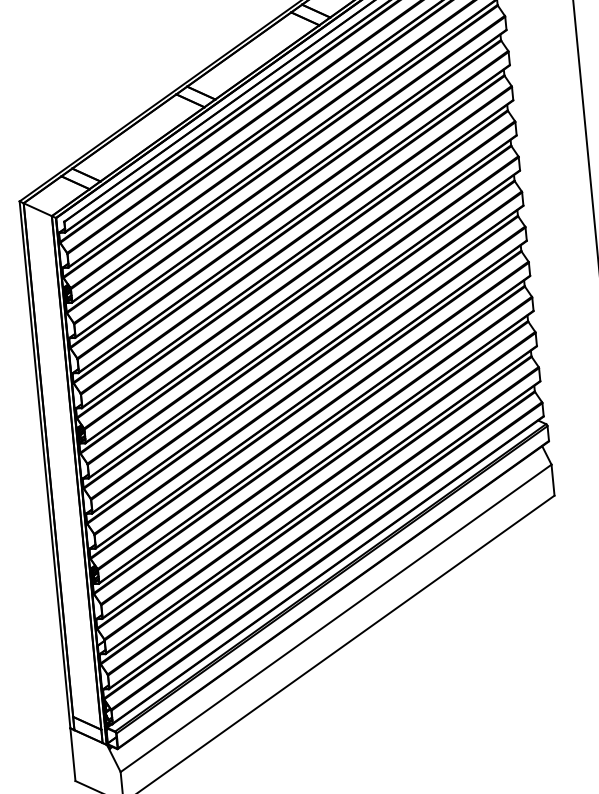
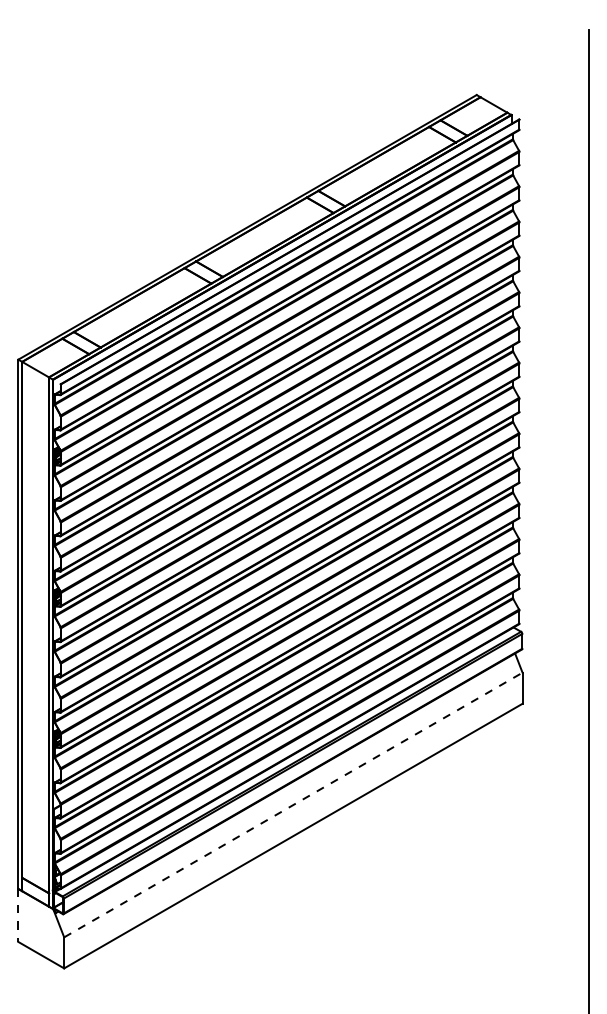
line: (336, 618) -> (293, 805), solid -> dashed
line: (73, 754) -> (18, 915), solid -> dashed

